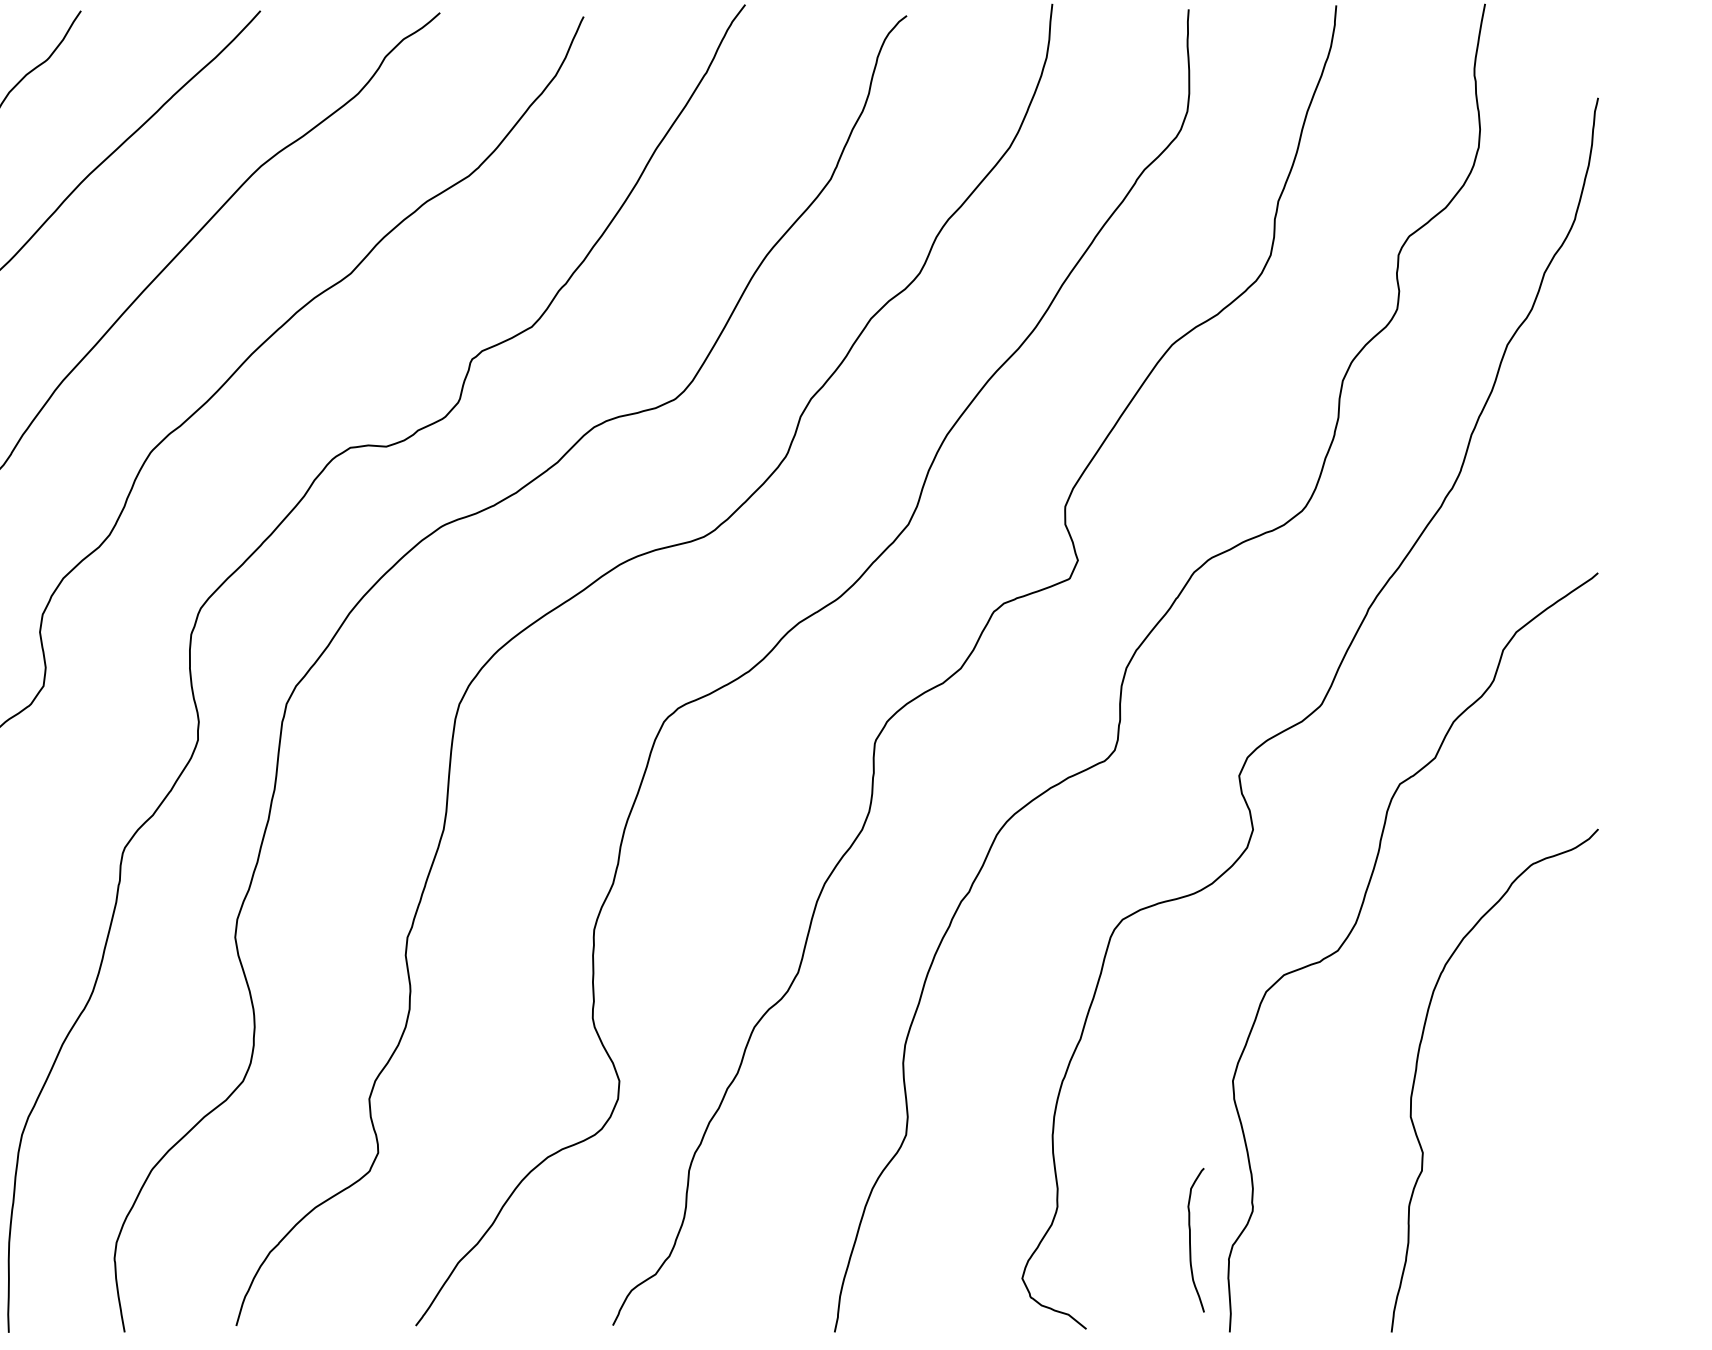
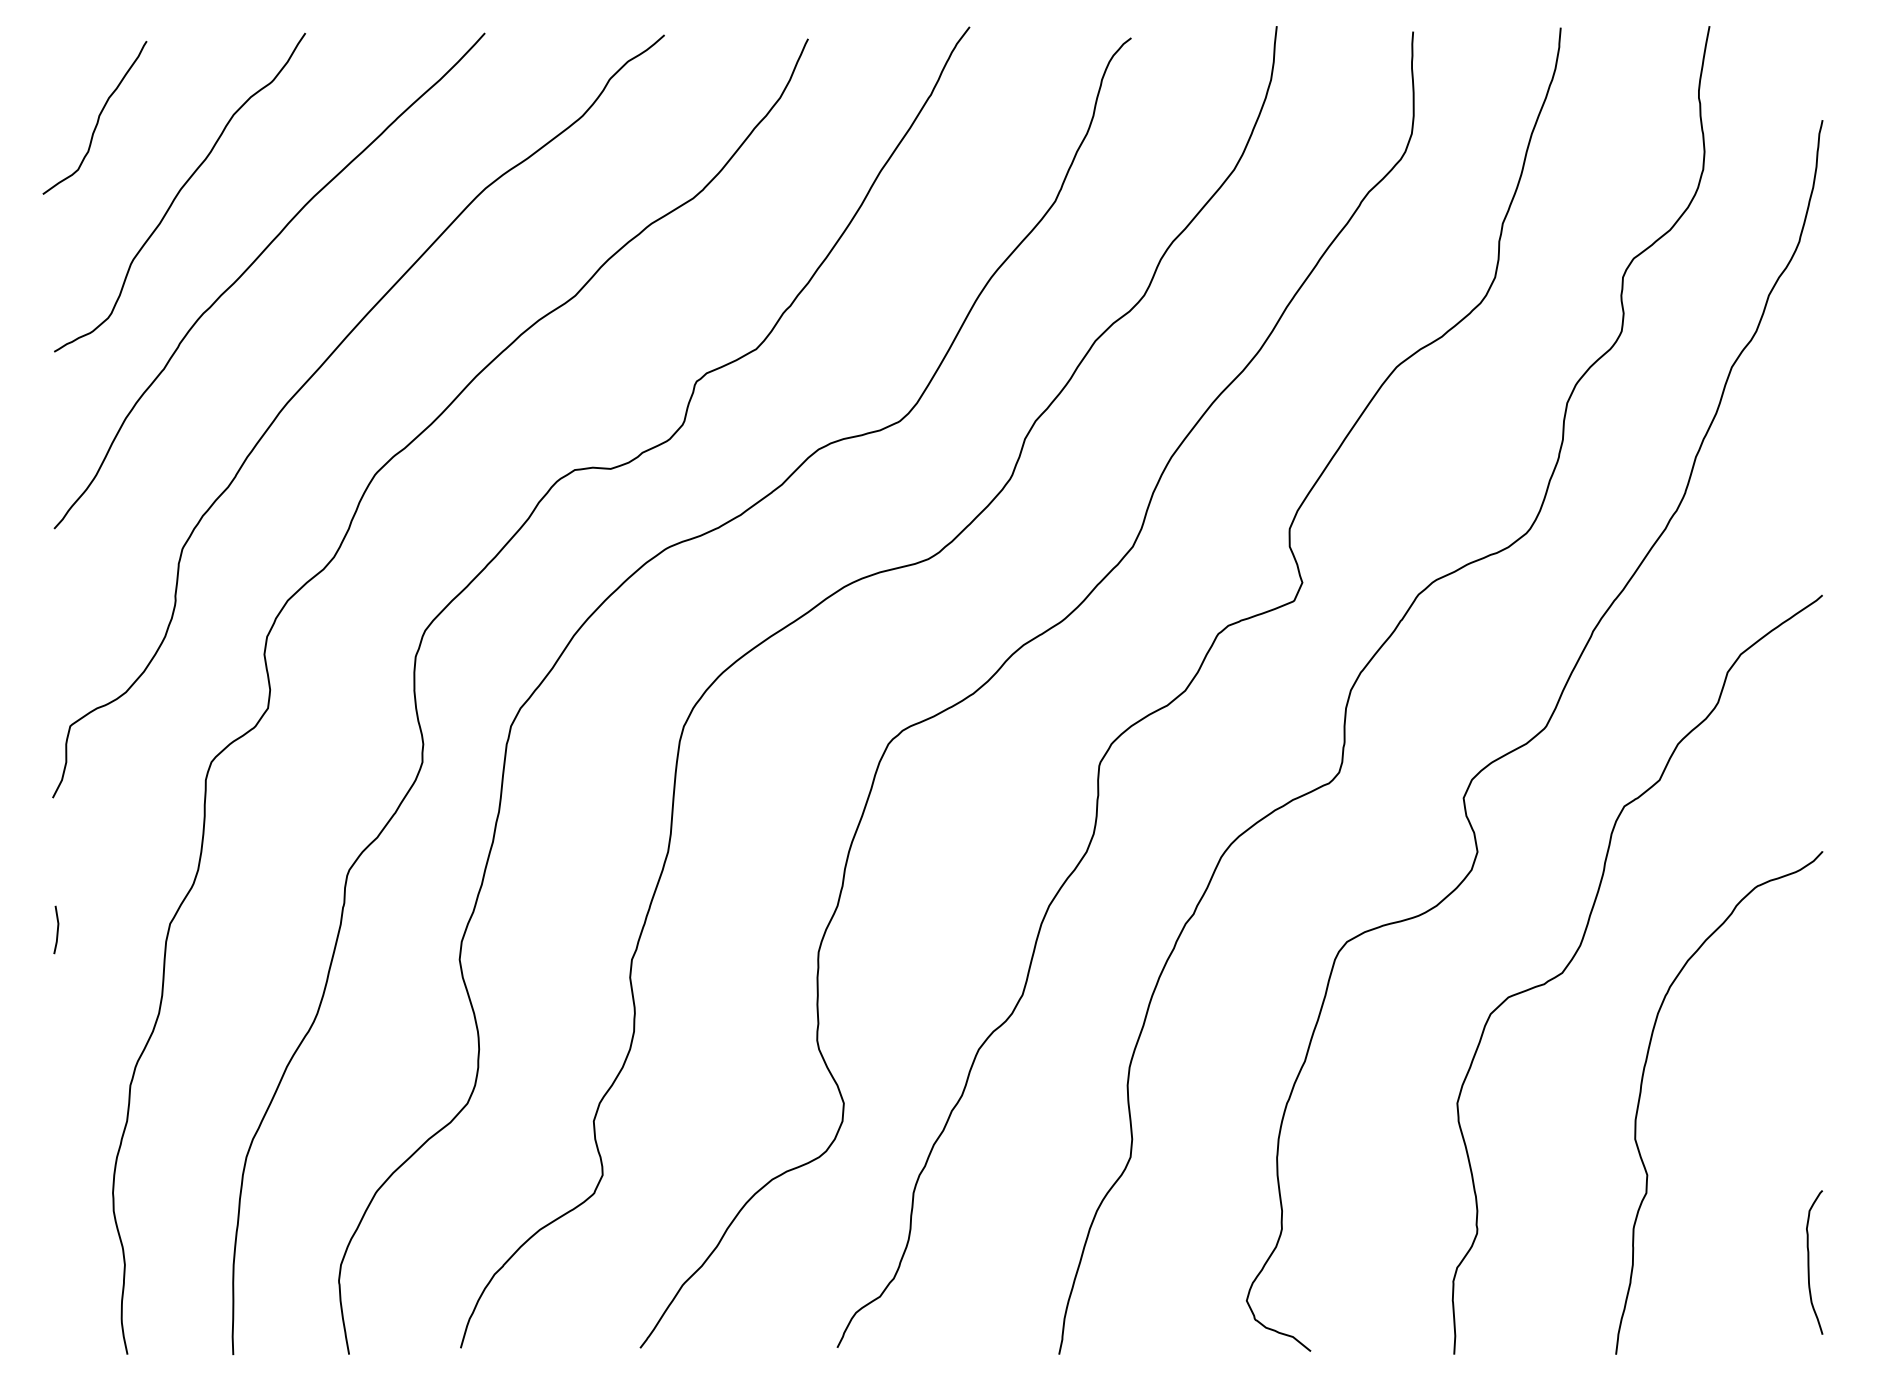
curve: (1191, 1240) -> (1809, 1262), moved

